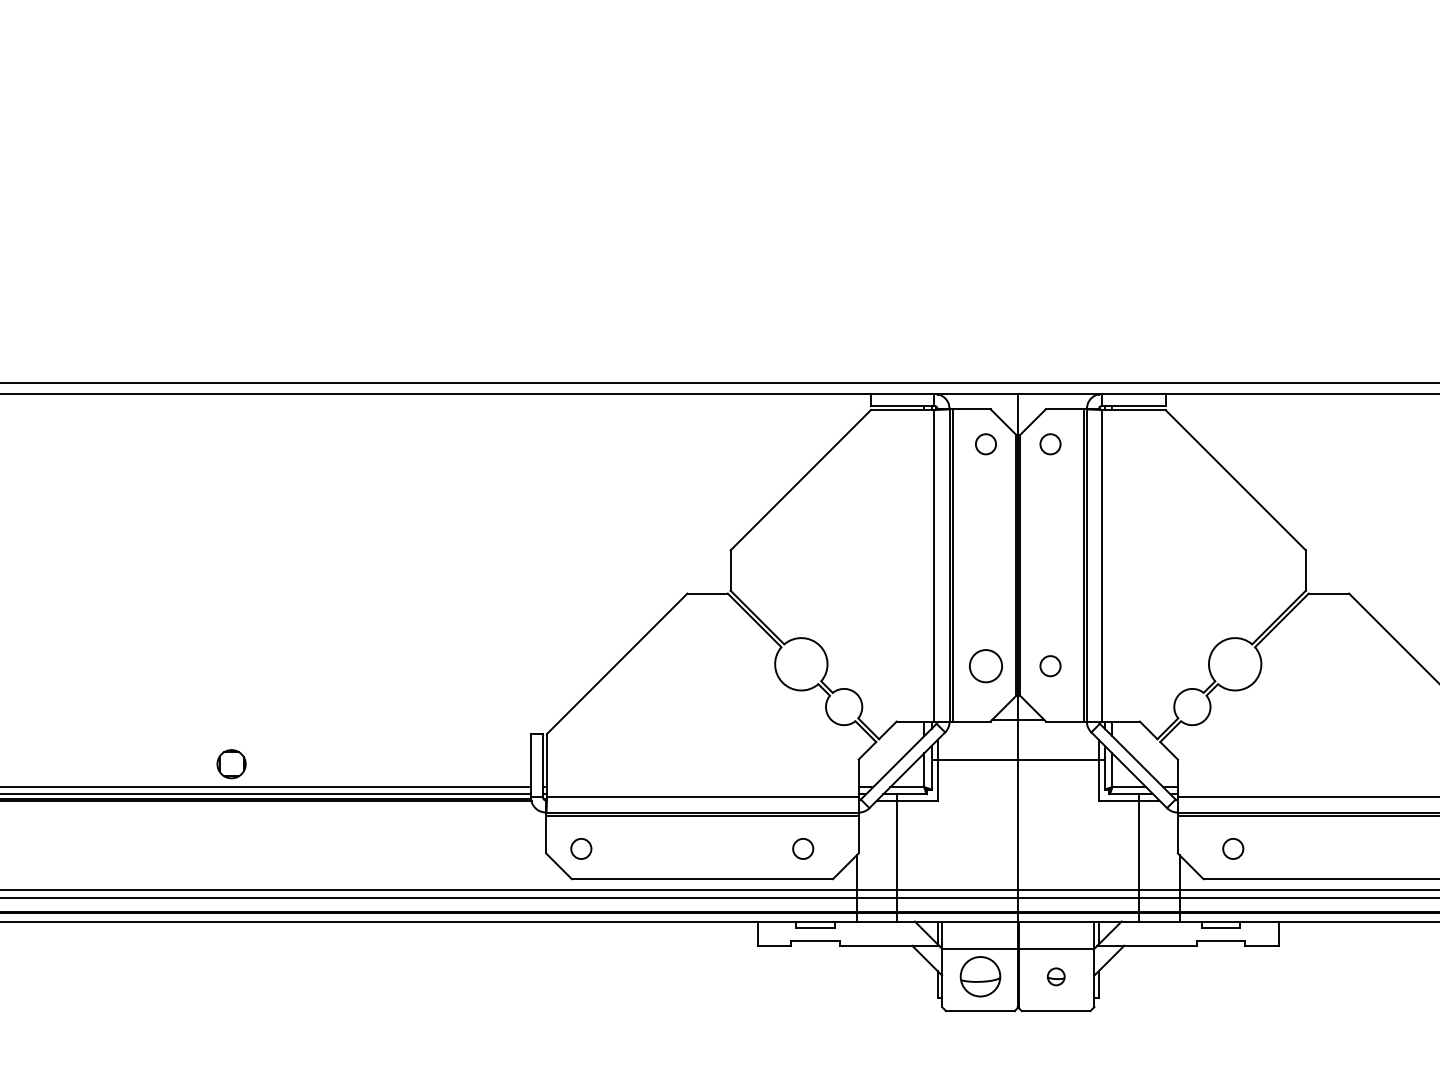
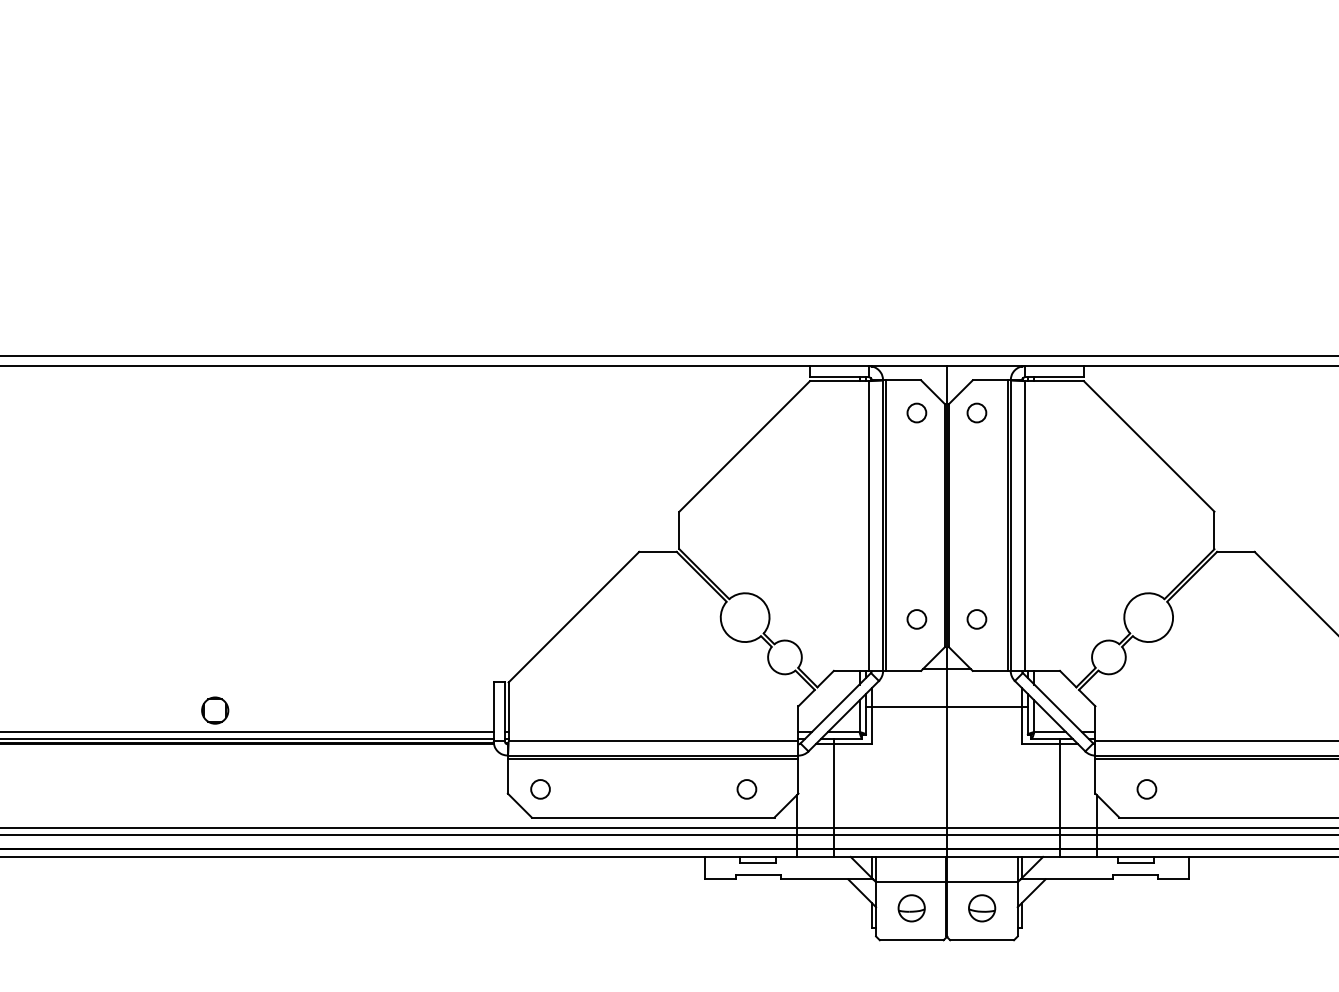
circle: (985, 666) -> (916, 619), size x0.62
part: (980, 976) -> (911, 908), size x0.71
part: (1056, 976) -> (982, 908), size x1.67

